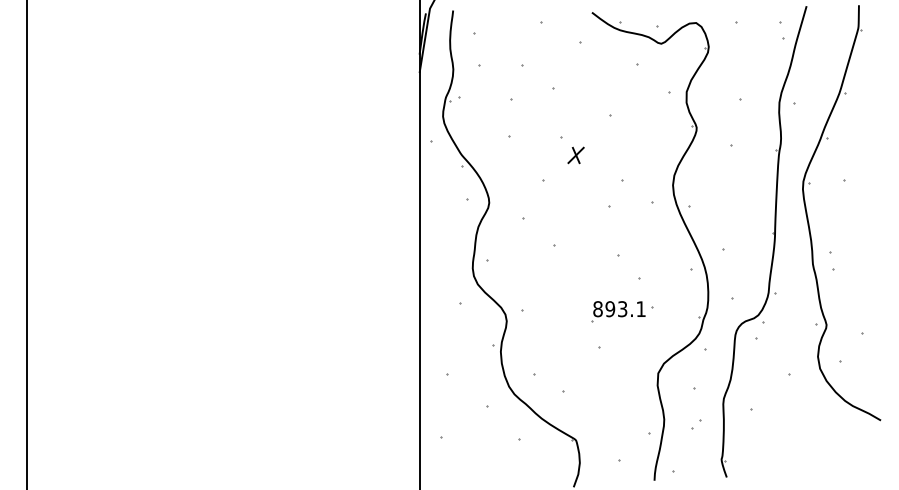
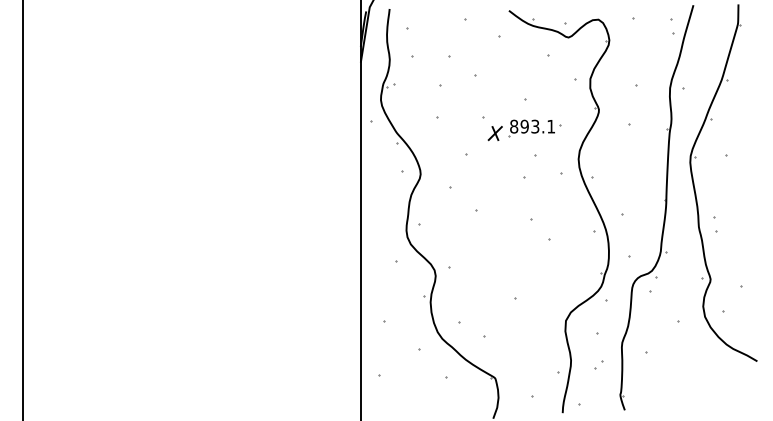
part: (621, 311) -> (534, 128), moved

